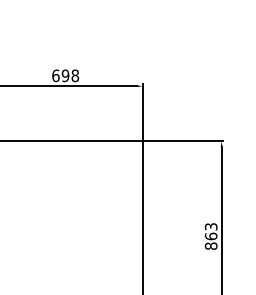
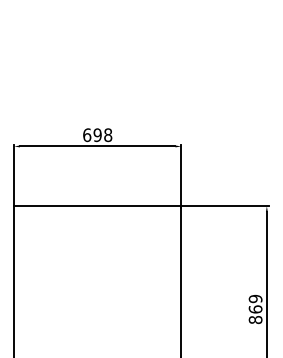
text: (211, 226) -> (255, 298), 863 -> 869

